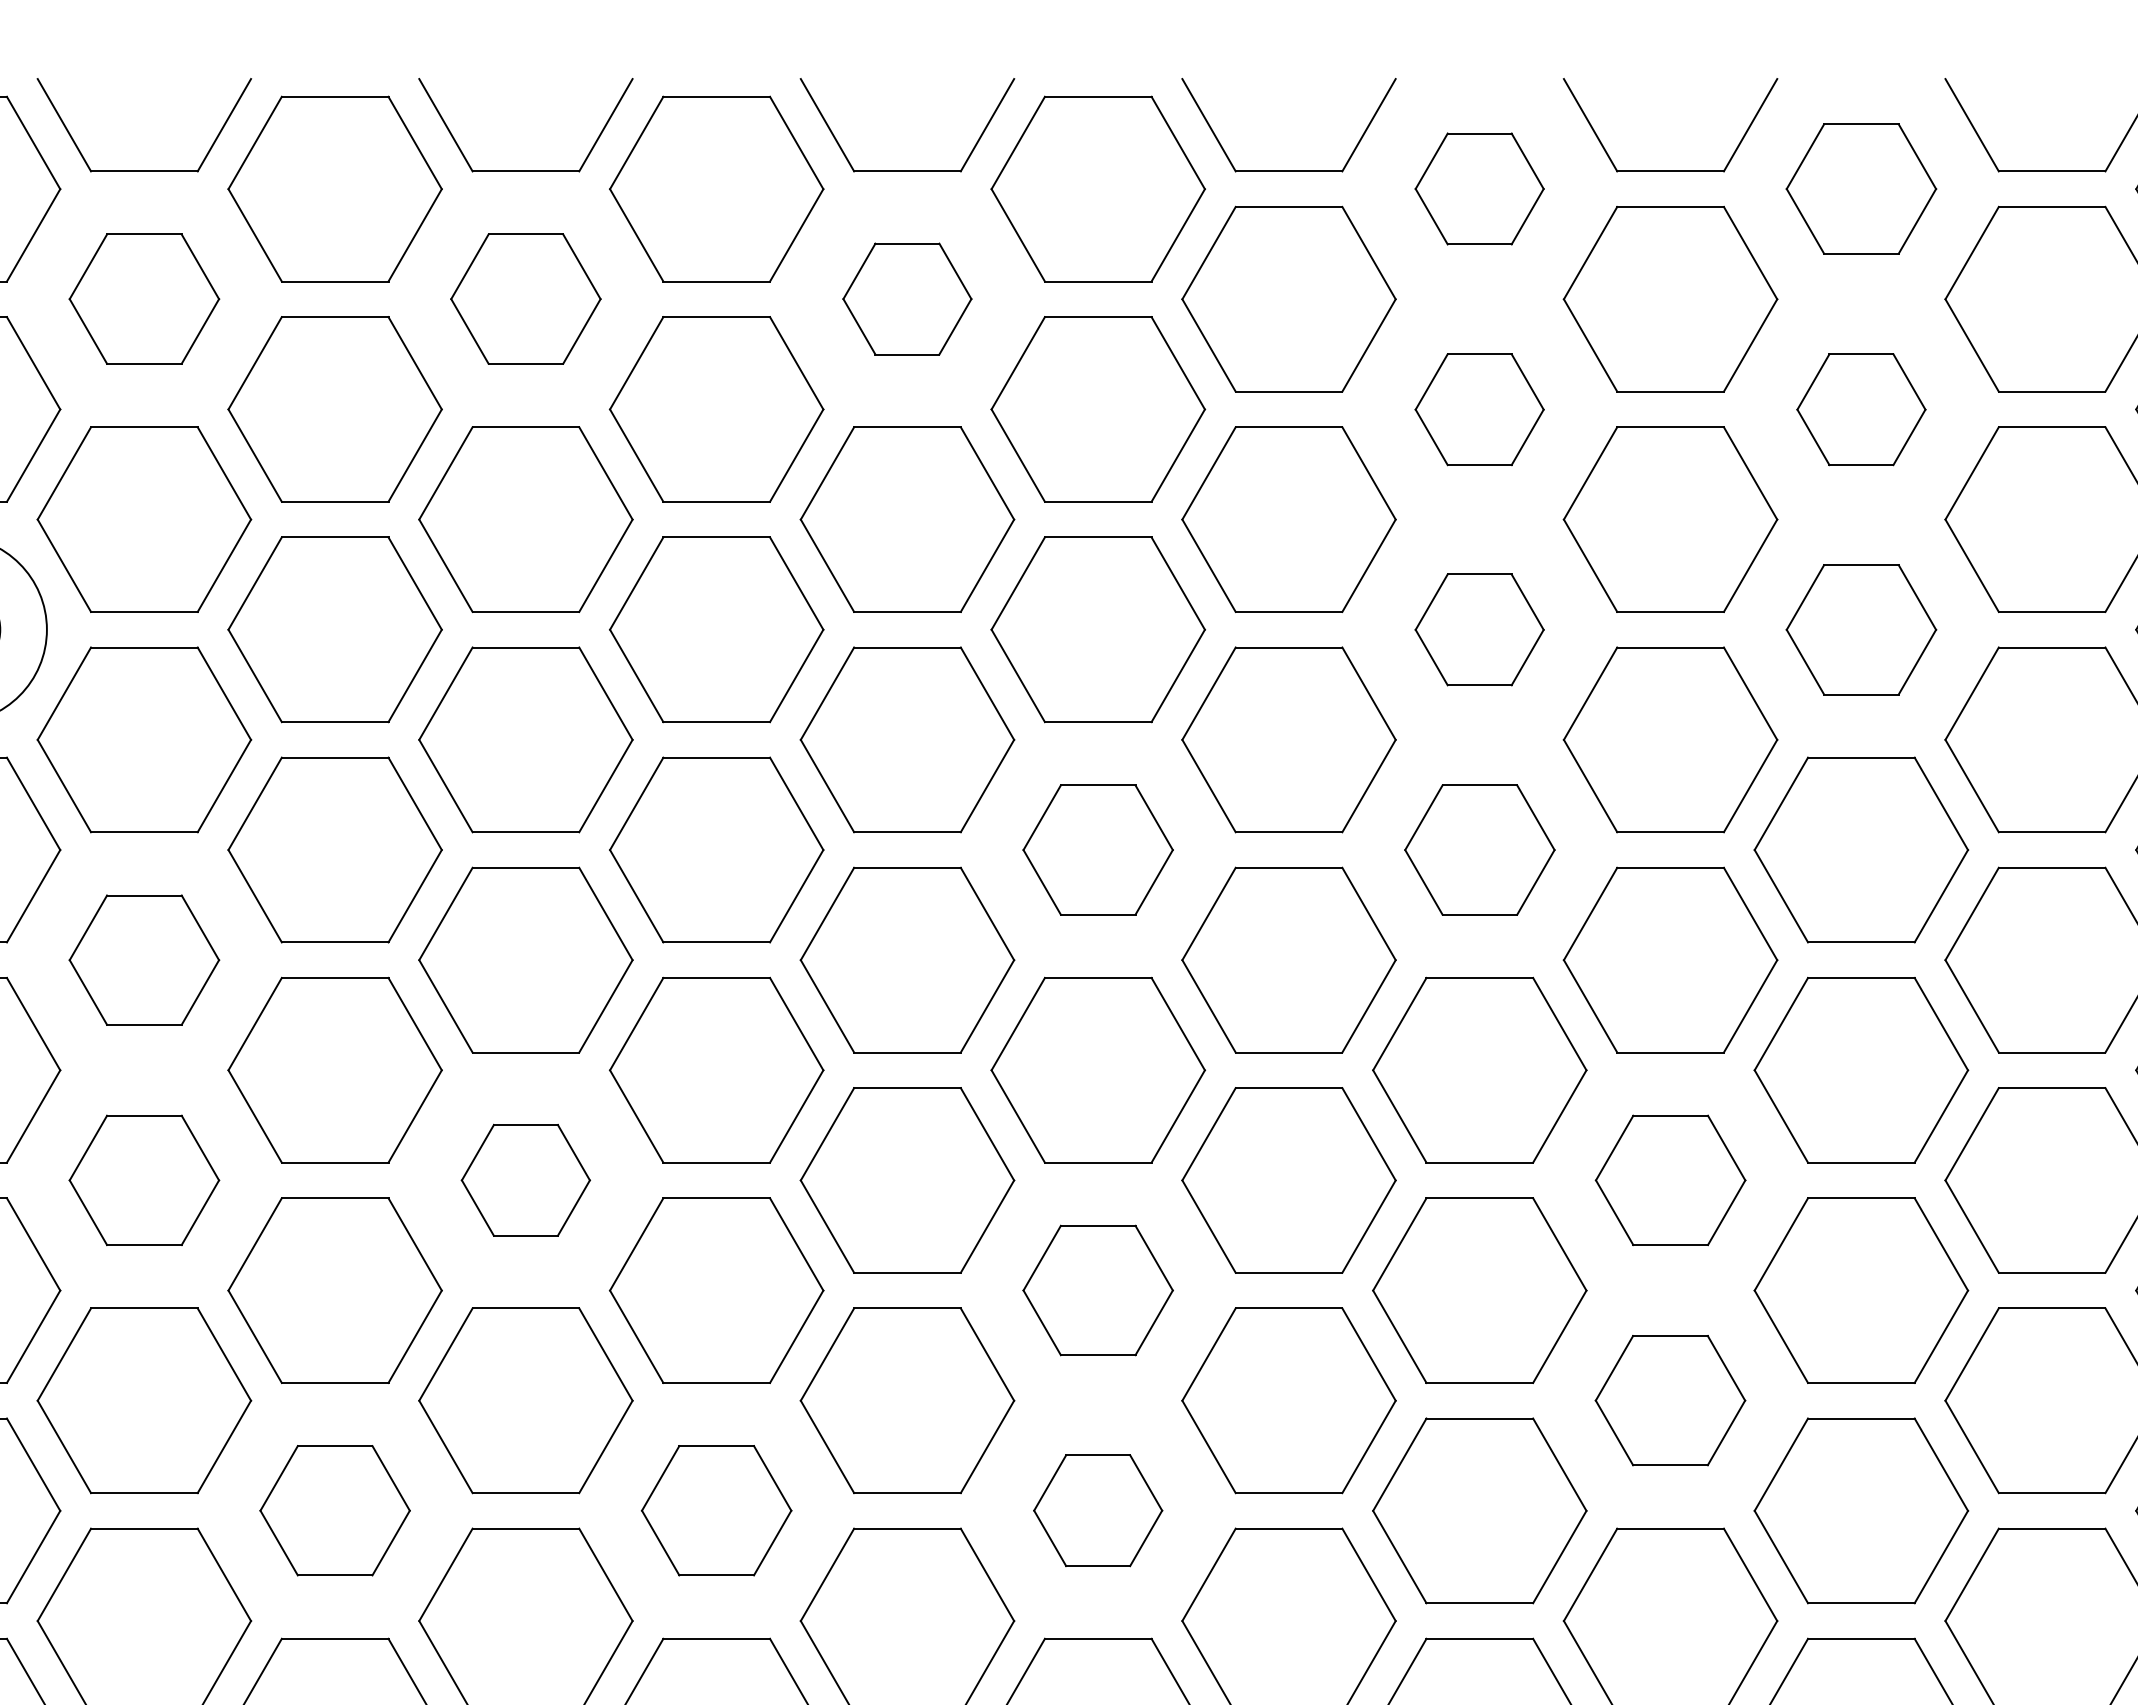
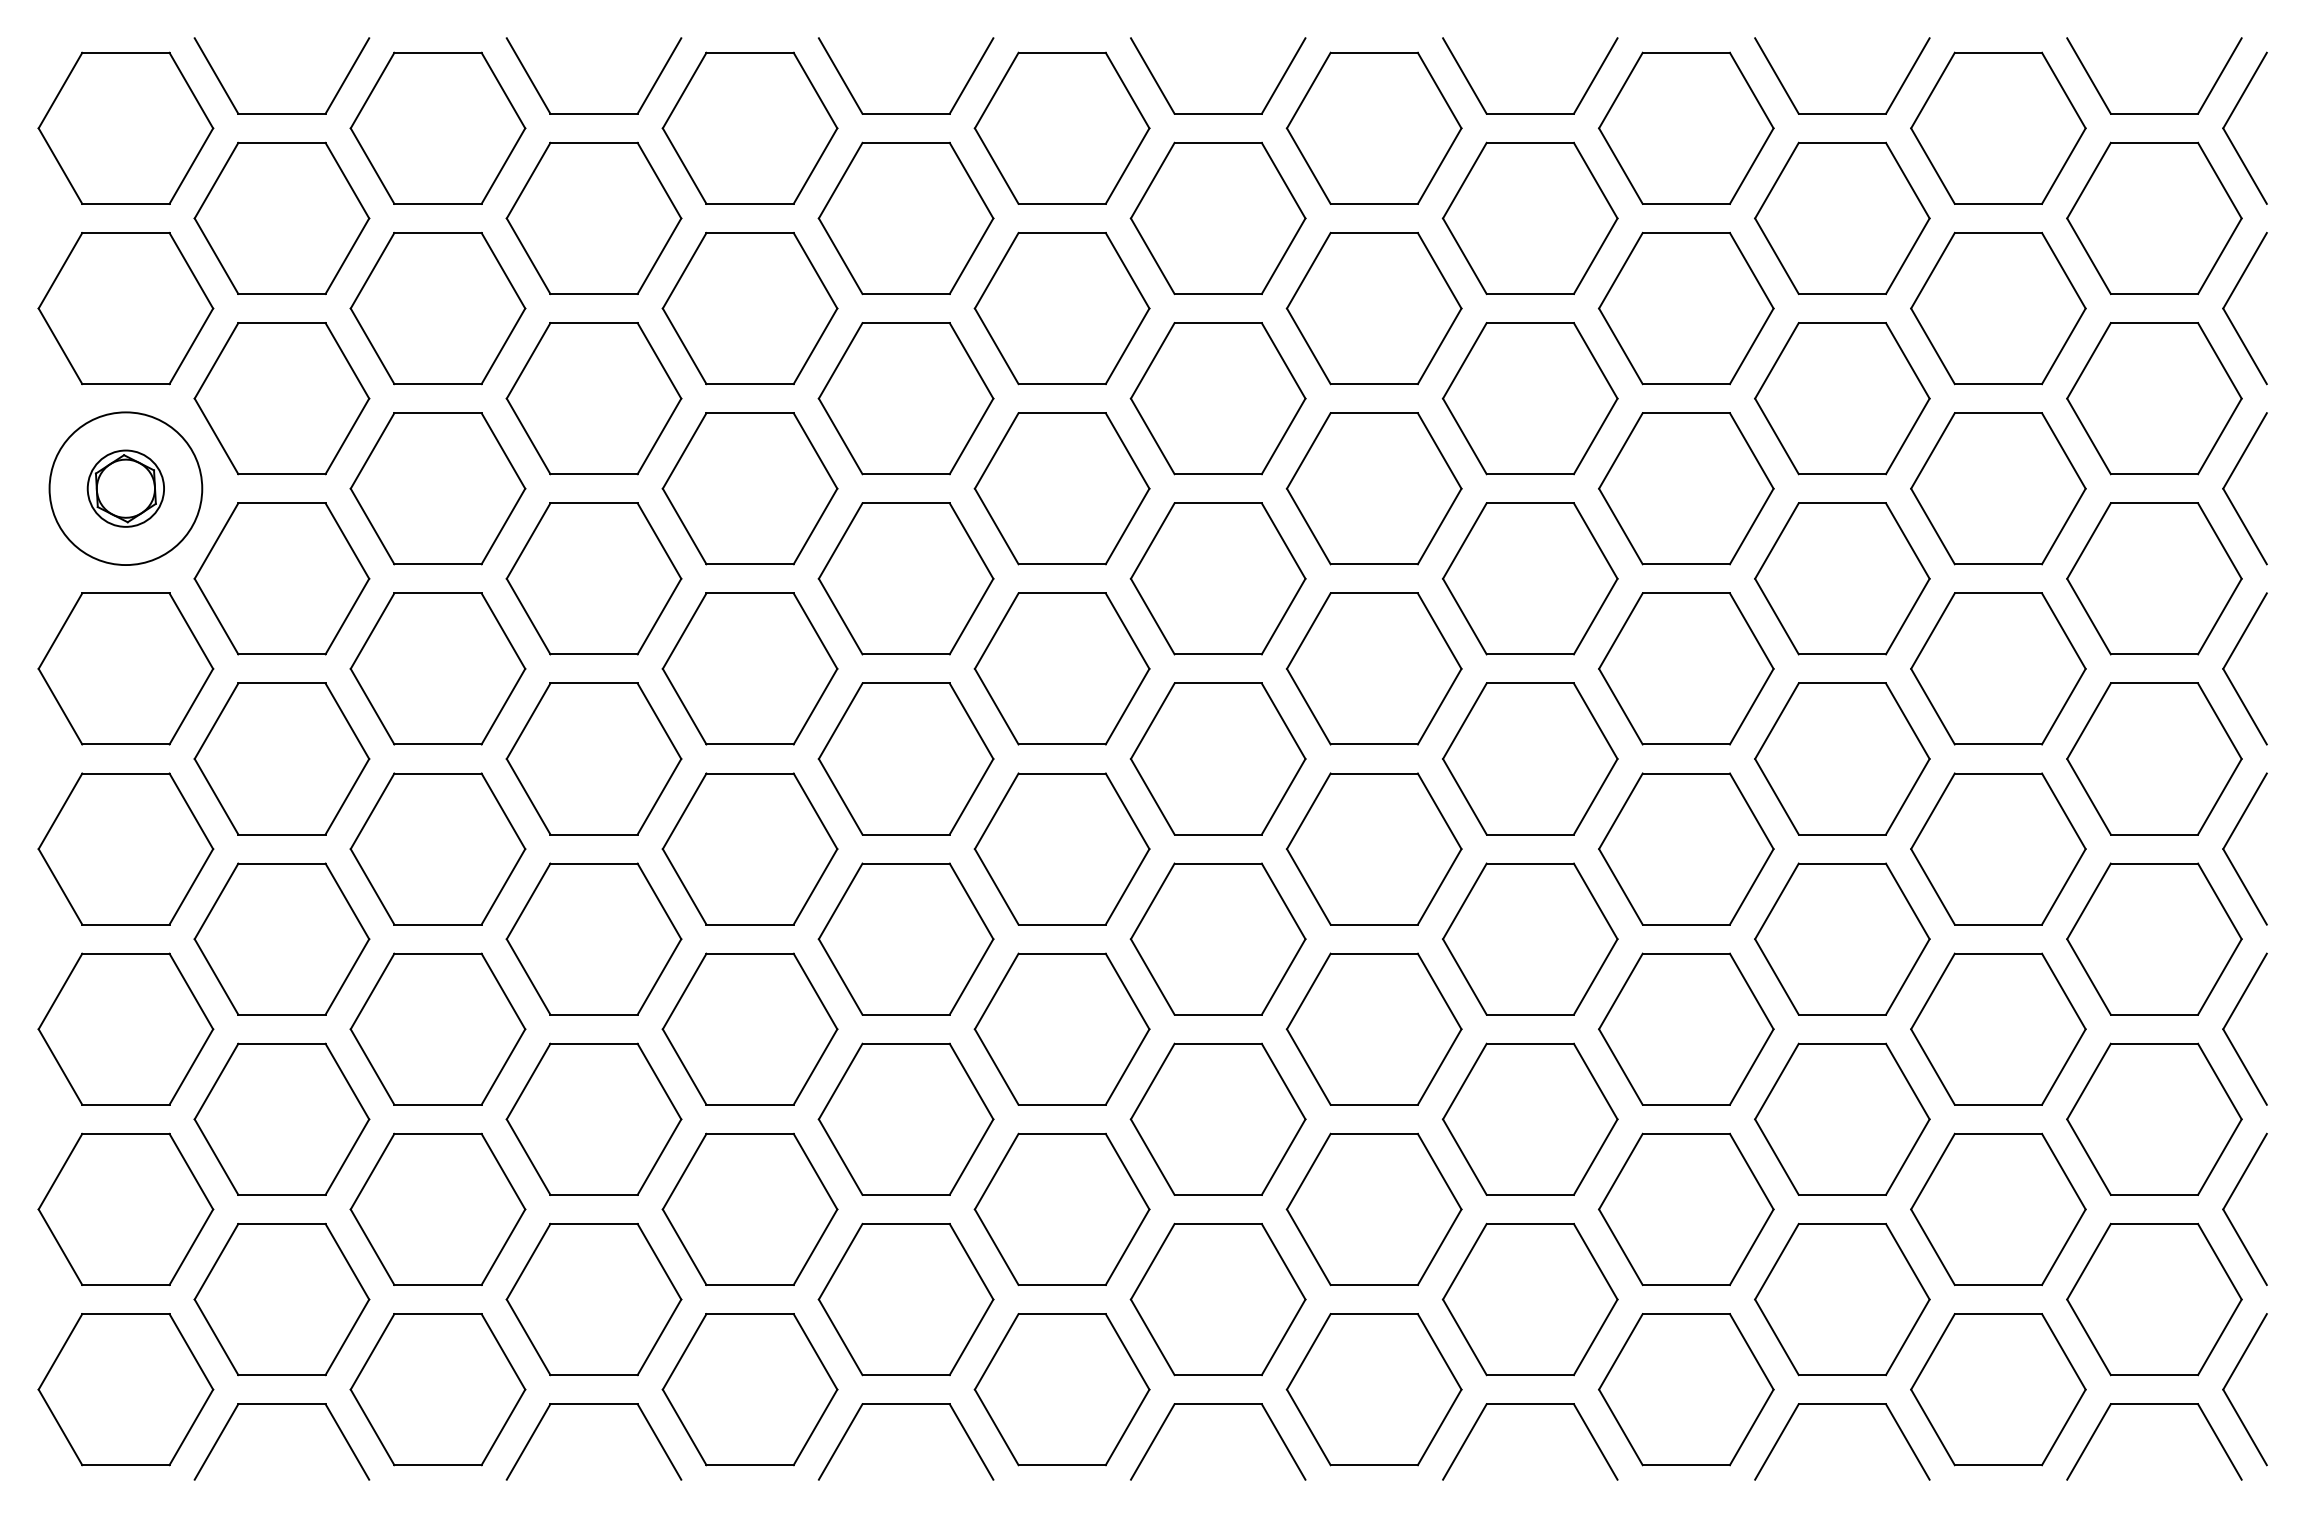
part: (1478, 188) -> (1373, 127), size x1.67
part: (1861, 188) -> (1686, 127), size x1.43
part: (143, 298) -> (281, 217), size x1.43
part: (525, 298) -> (593, 217), size x1.43
part: (906, 298) -> (905, 217), size x1.67
part: (1478, 409) -> (1373, 308), size x1.67
part: (1861, 409) -> (1686, 308), size x1.67
part: (1478, 629) -> (1373, 488), size x1.67
part: (1861, 629) -> (1686, 488), size x1.43
part: (1097, 849) -> (1061, 668), size x1.43
part: (1480, 849) -> (1374, 668), size x1.43
part: (143, 959) -> (281, 758), size x1.43
part: (143, 1179) -> (281, 938), size x1.43
part: (525, 1179) -> (593, 938), size x1.67
part: (1670, 1179) -> (1530, 938), size x1.43
part: (1097, 1289) -> (1061, 1028), size x1.43
part: (1669, 1399) -> (1529, 1118), size x1.43
part: (334, 1509) -> (437, 1208), size x1.43
part: (715, 1509) -> (749, 1208), size x1.43
part: (1097, 1509) -> (1061, 1208), size x1.67

